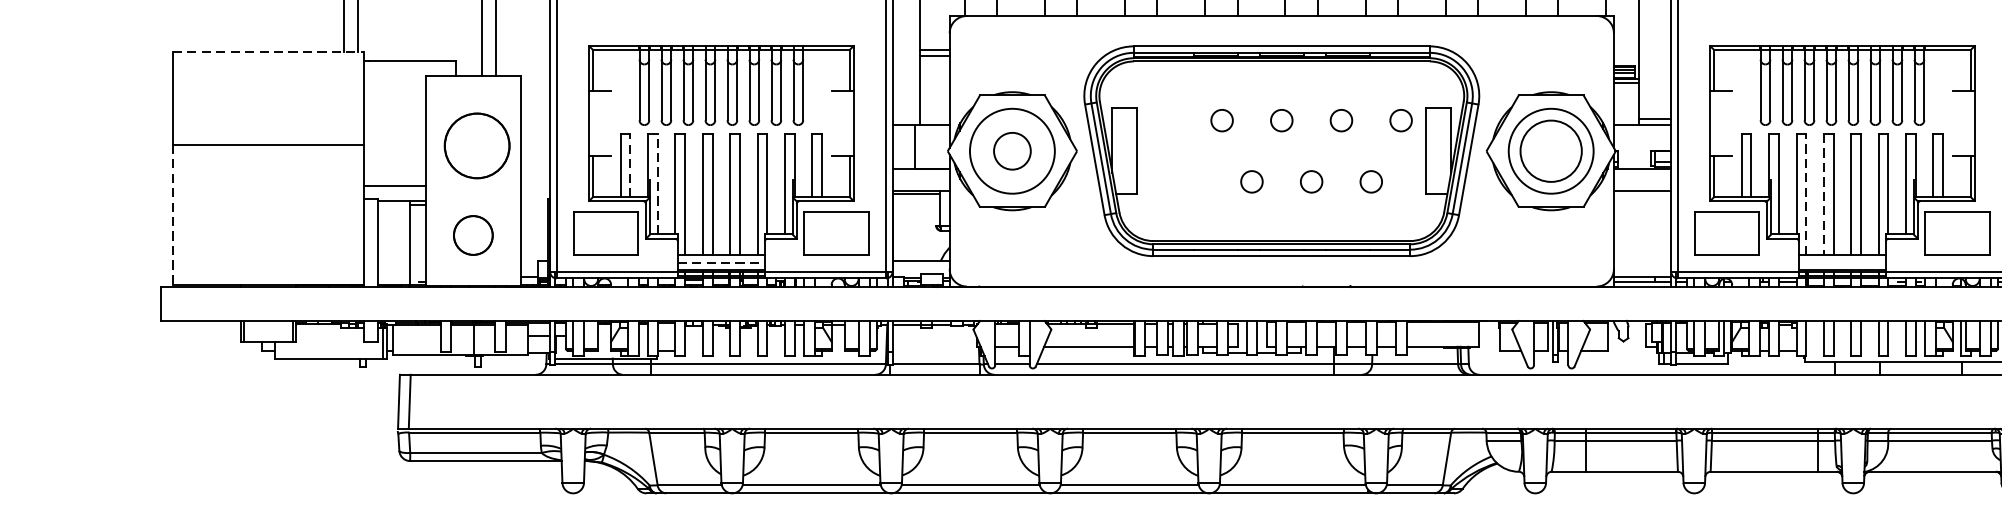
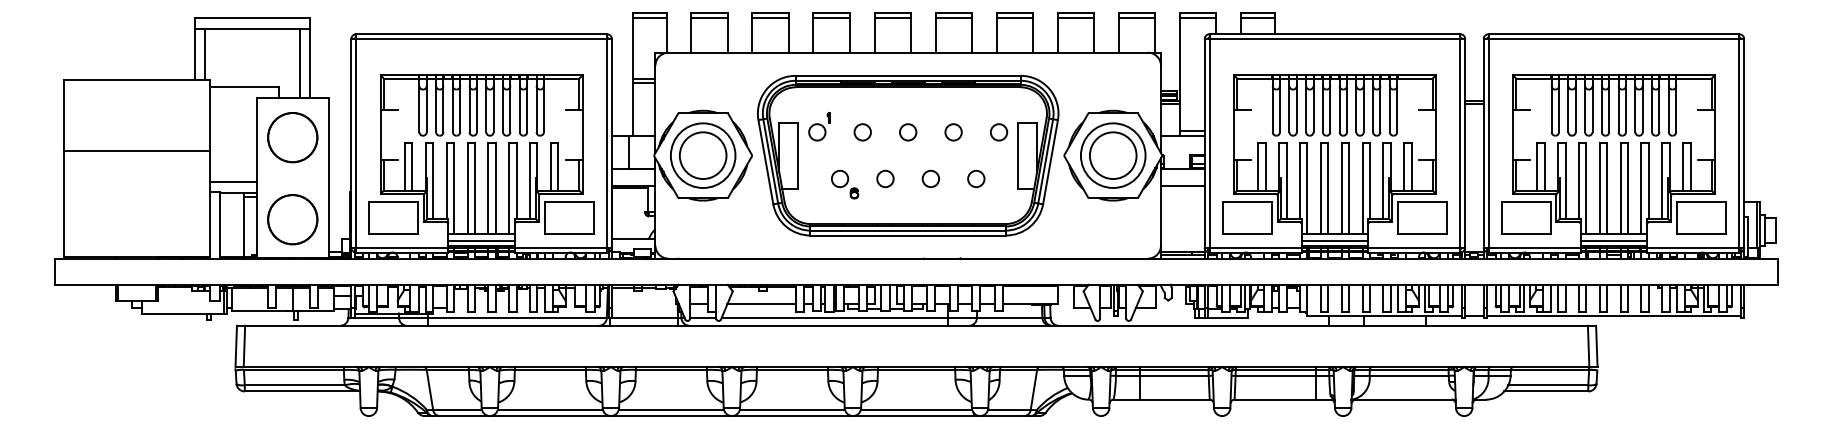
line: (269, 51) -> (137, 79), dashed -> solid
part: (1165, 112) -> (819, 126), added
circle: (476, 145) -> (292, 137), moved
circle: (1011, 151) -> (702, 155), size x1.67
line: (630, 165) -> (412, 166), dashed -> solid
line: (658, 183) -> (433, 180), dashed -> solid
part: (1199, 189) -> (845, 184), added
line: (1806, 194) -> (1307, 188), dashed -> solid
line: (1823, 194) -> (1320, 188), dashed -> solid
line: (173, 215) -> (64, 204), dashed -> solid
circle: (472, 235) -> (292, 219), size x1.67
line: (722, 264) -> (482, 241), dashed -> solid
line: (1841, 264) -> (1334, 241), added

